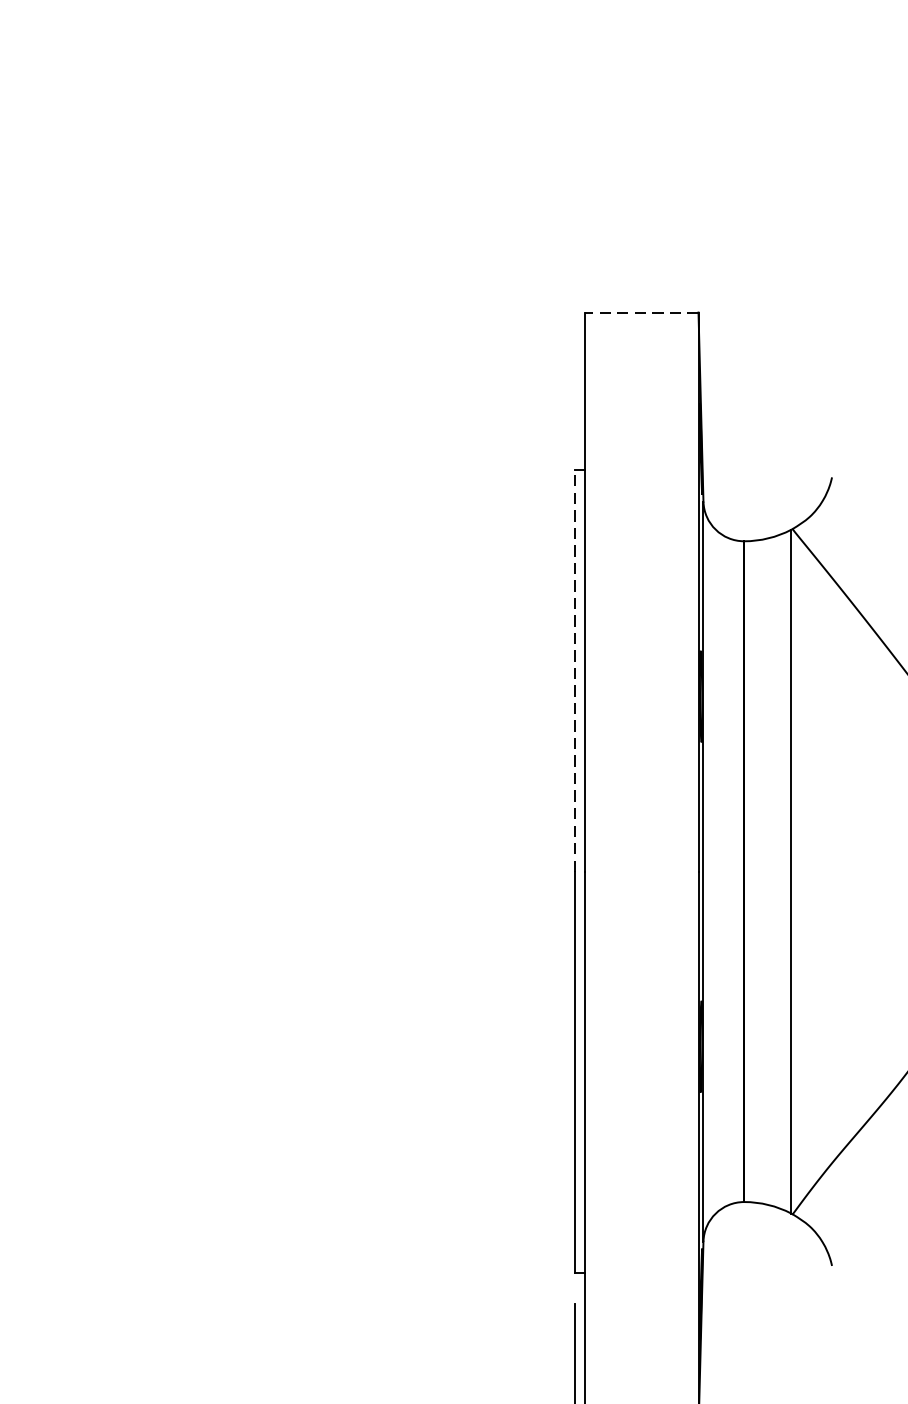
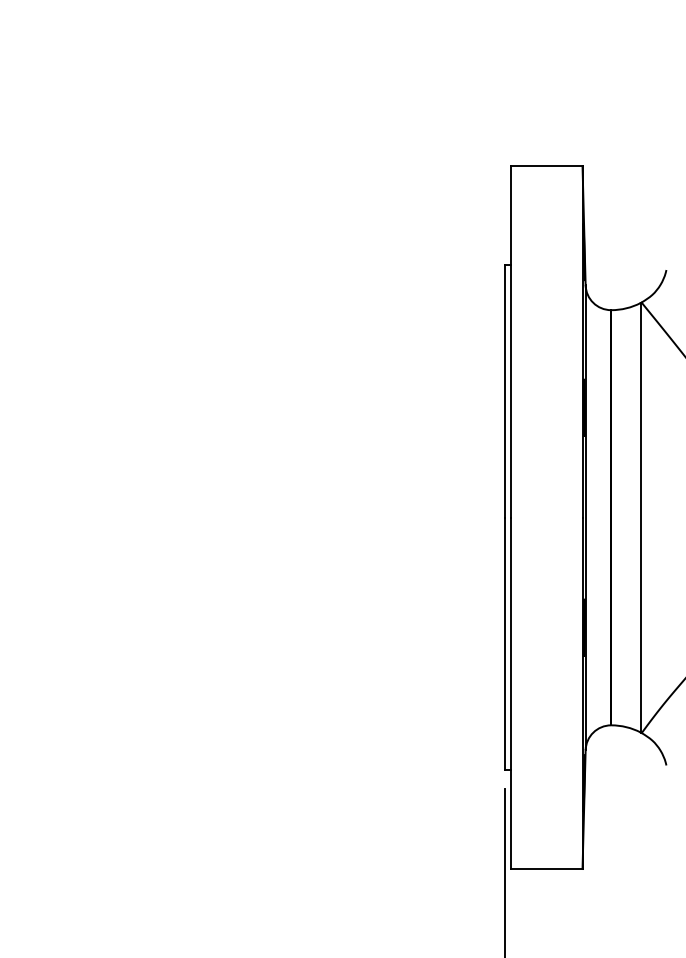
line: (641, 312) -> (546, 166), dashed -> solid
line: (574, 670) -> (504, 391), dashed -> solid

